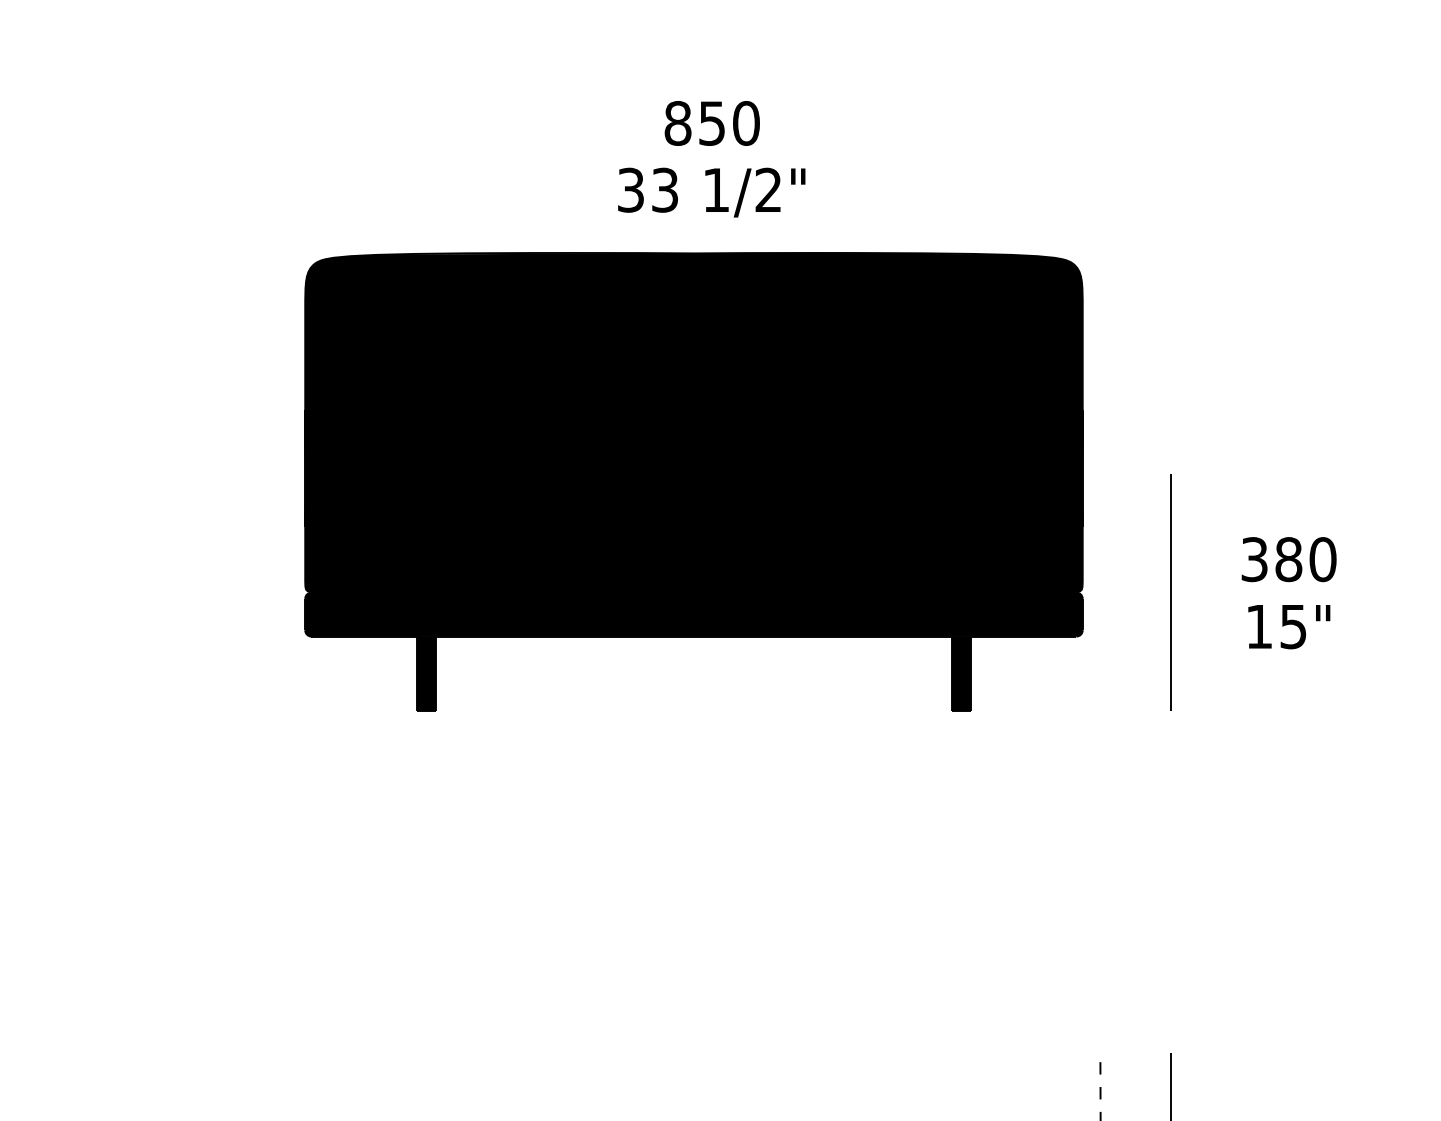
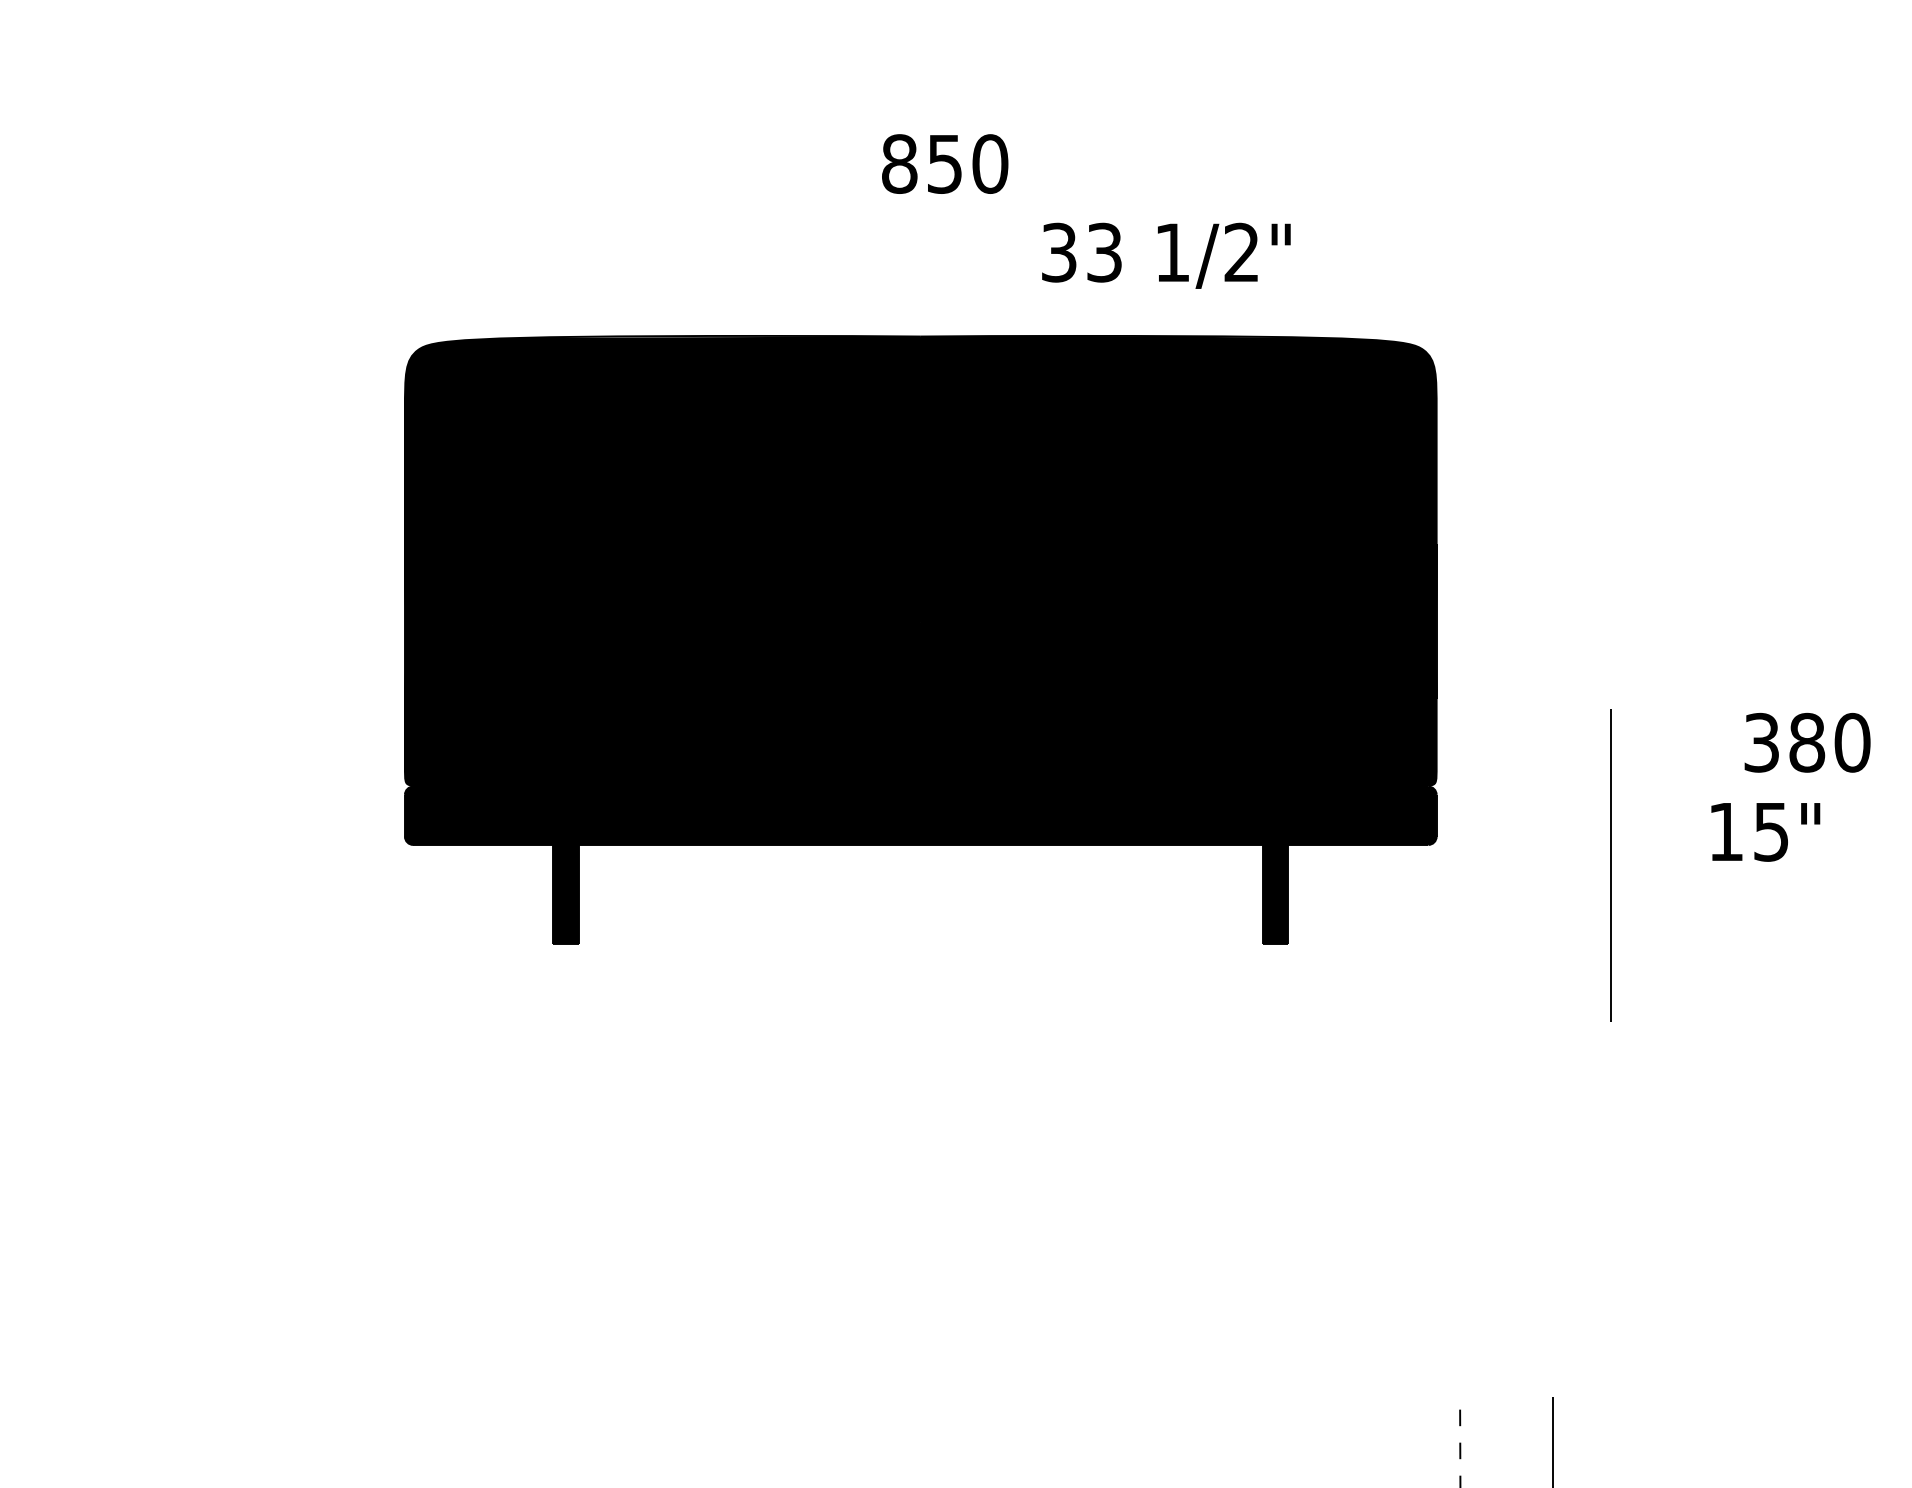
text: (711, 192) -> (1166, 255), moved
text: (1289, 559) -> (1807, 742), moved
line: (1170, 592) -> (1610, 865), moved
text: (1289, 627) -> (1765, 832), moved

